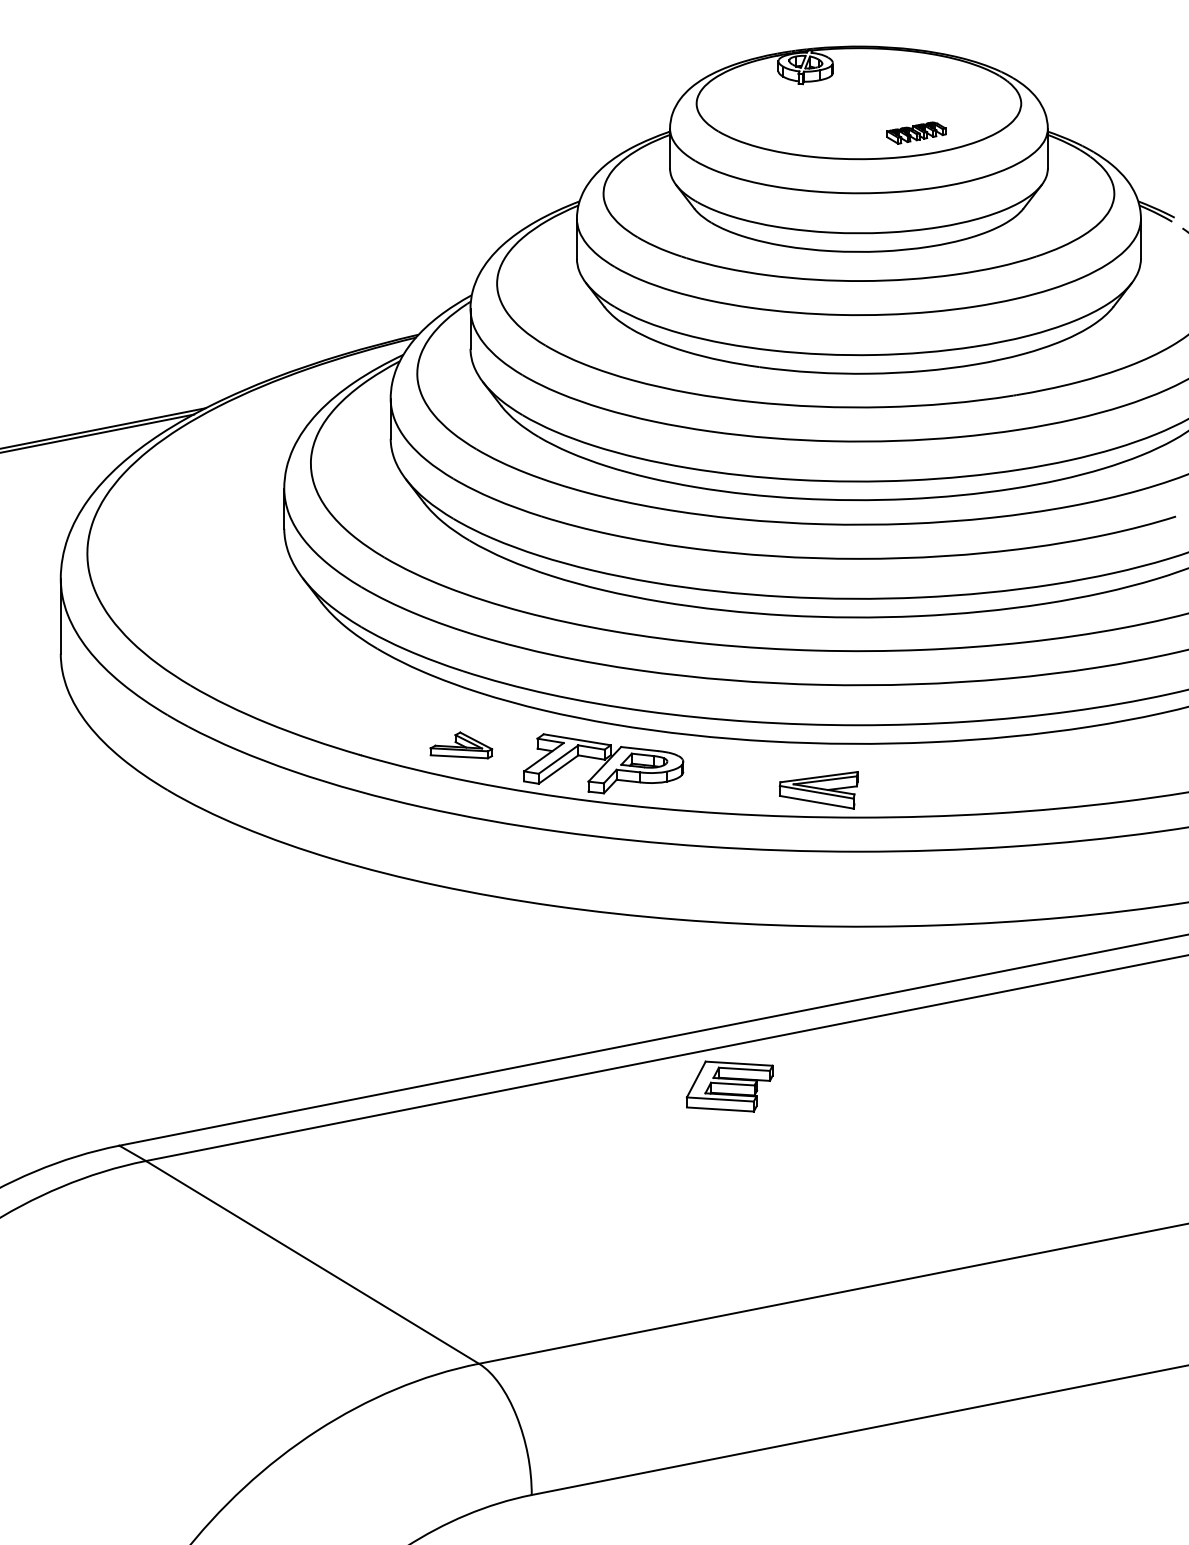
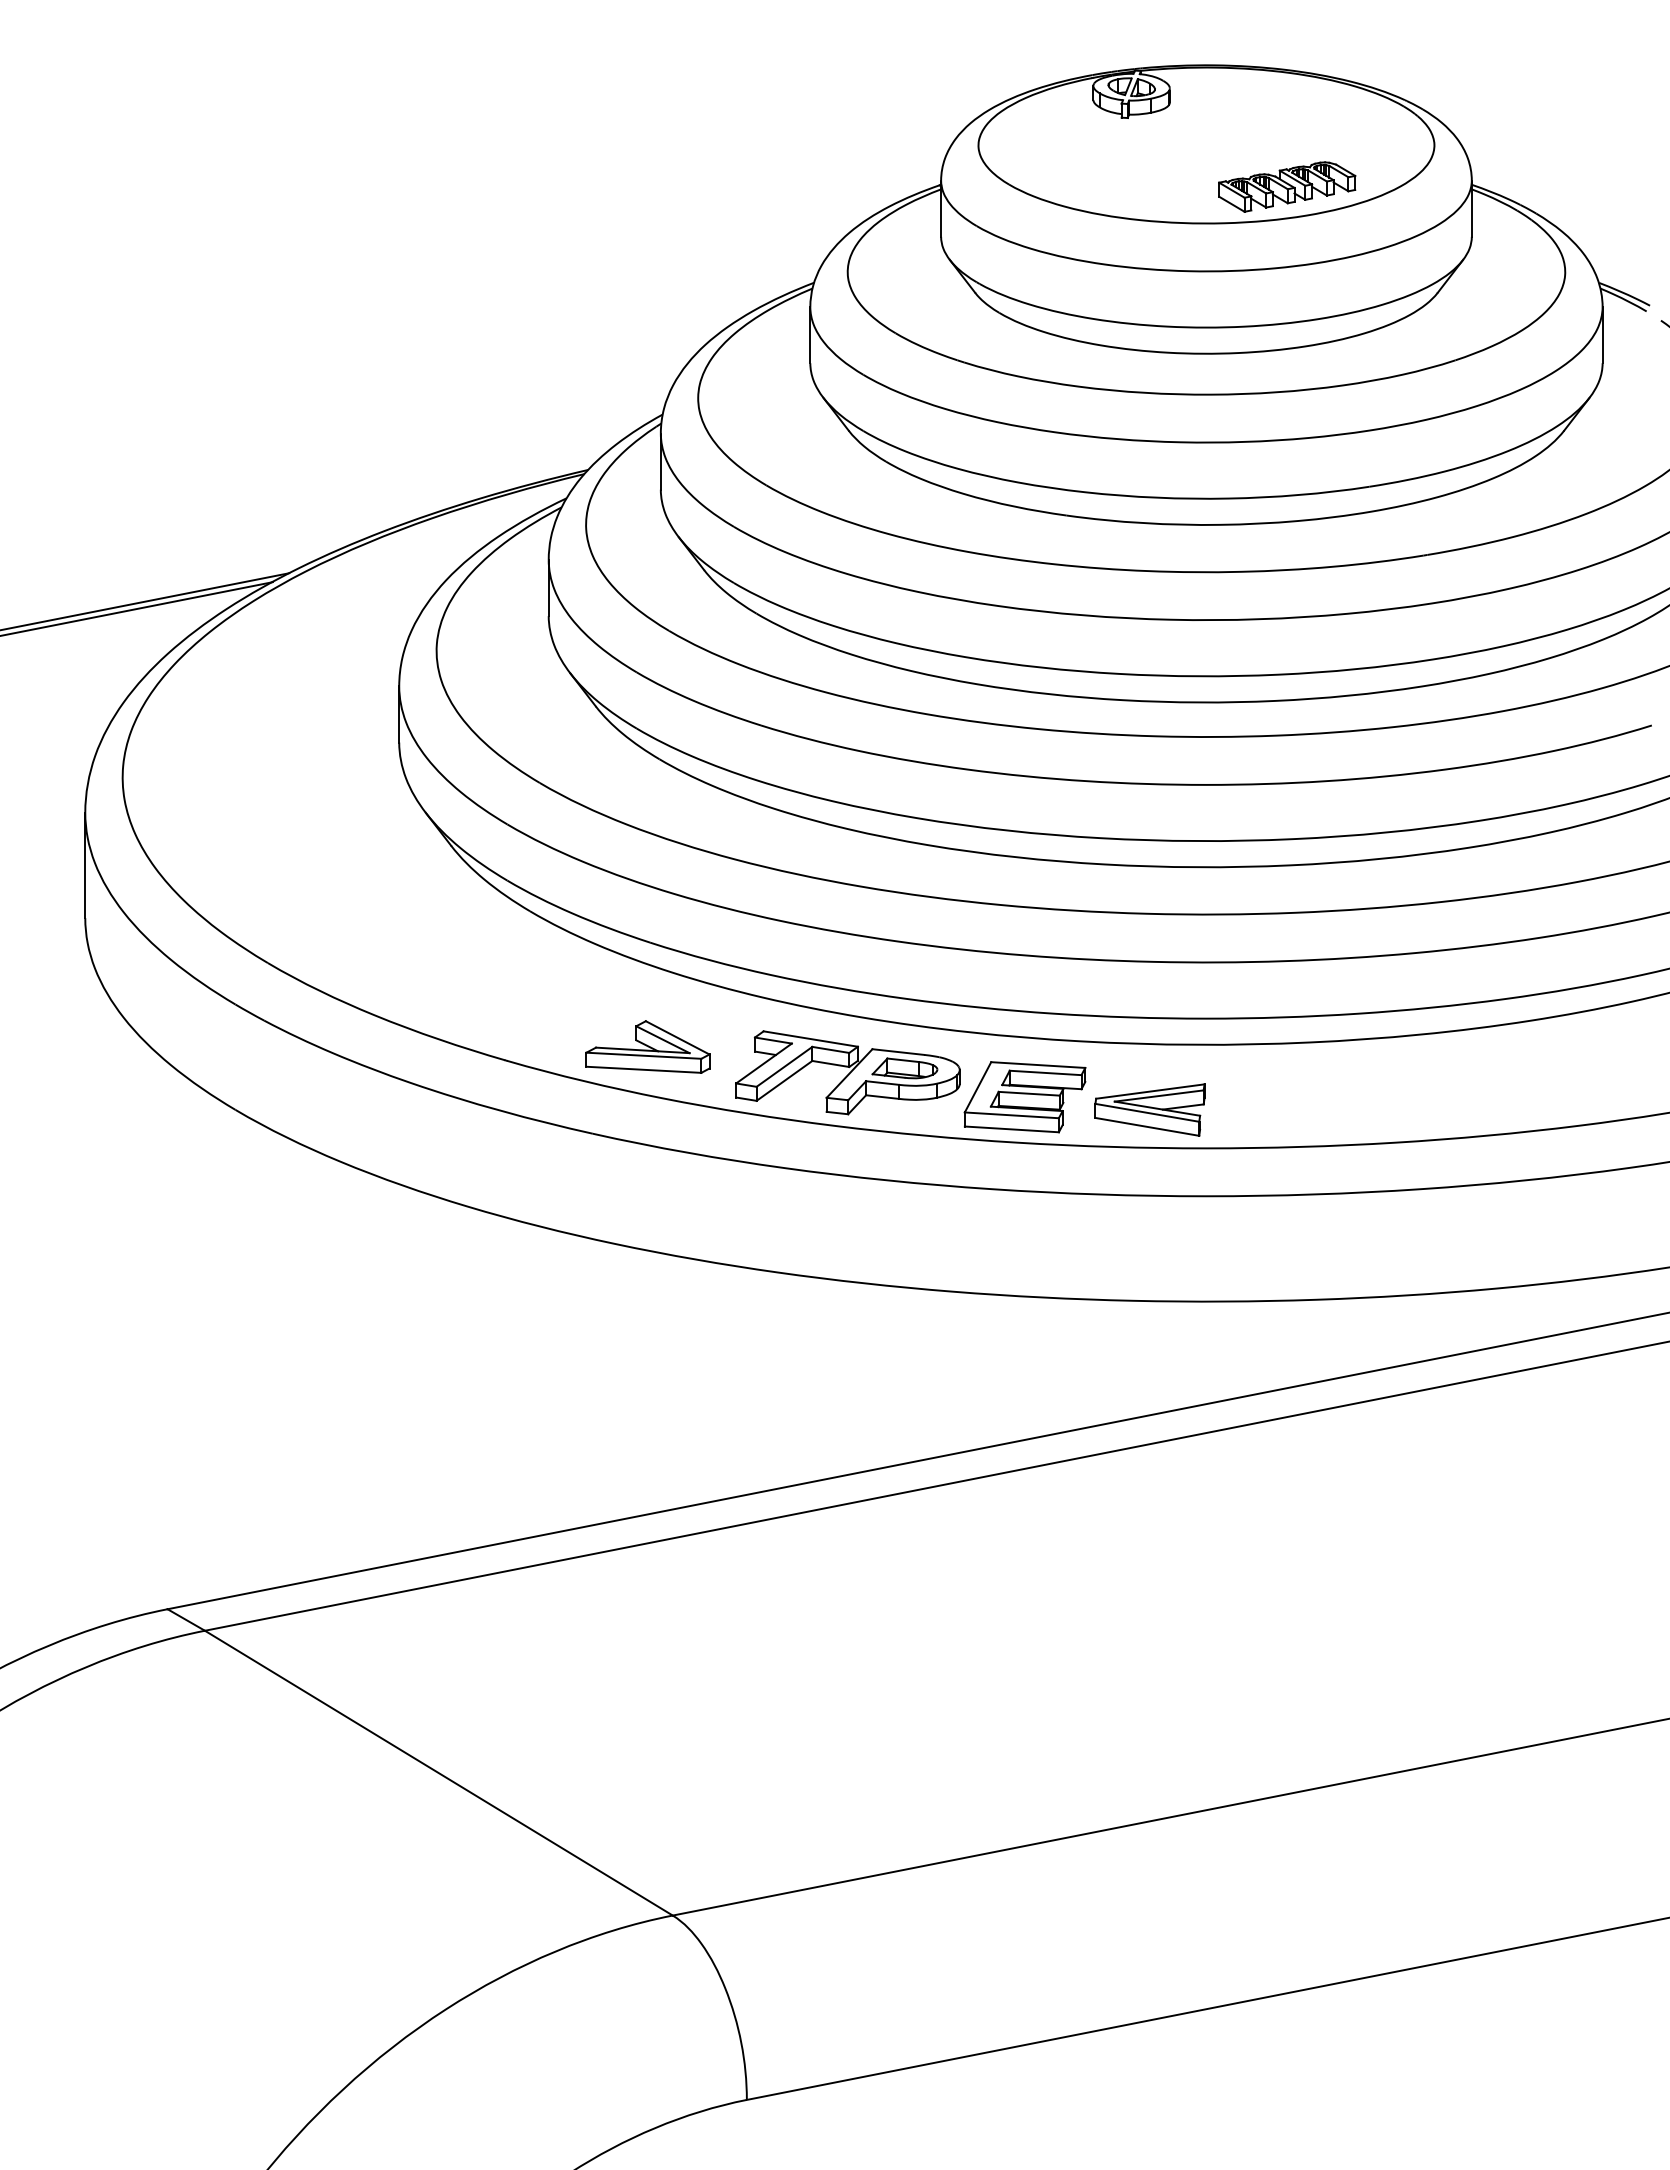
part: (916, 132) -> (1287, 186), size x1.67
part: (461, 745) -> (647, 1046), size x1.43
part: (729, 1086) -> (1024, 1097), moved

